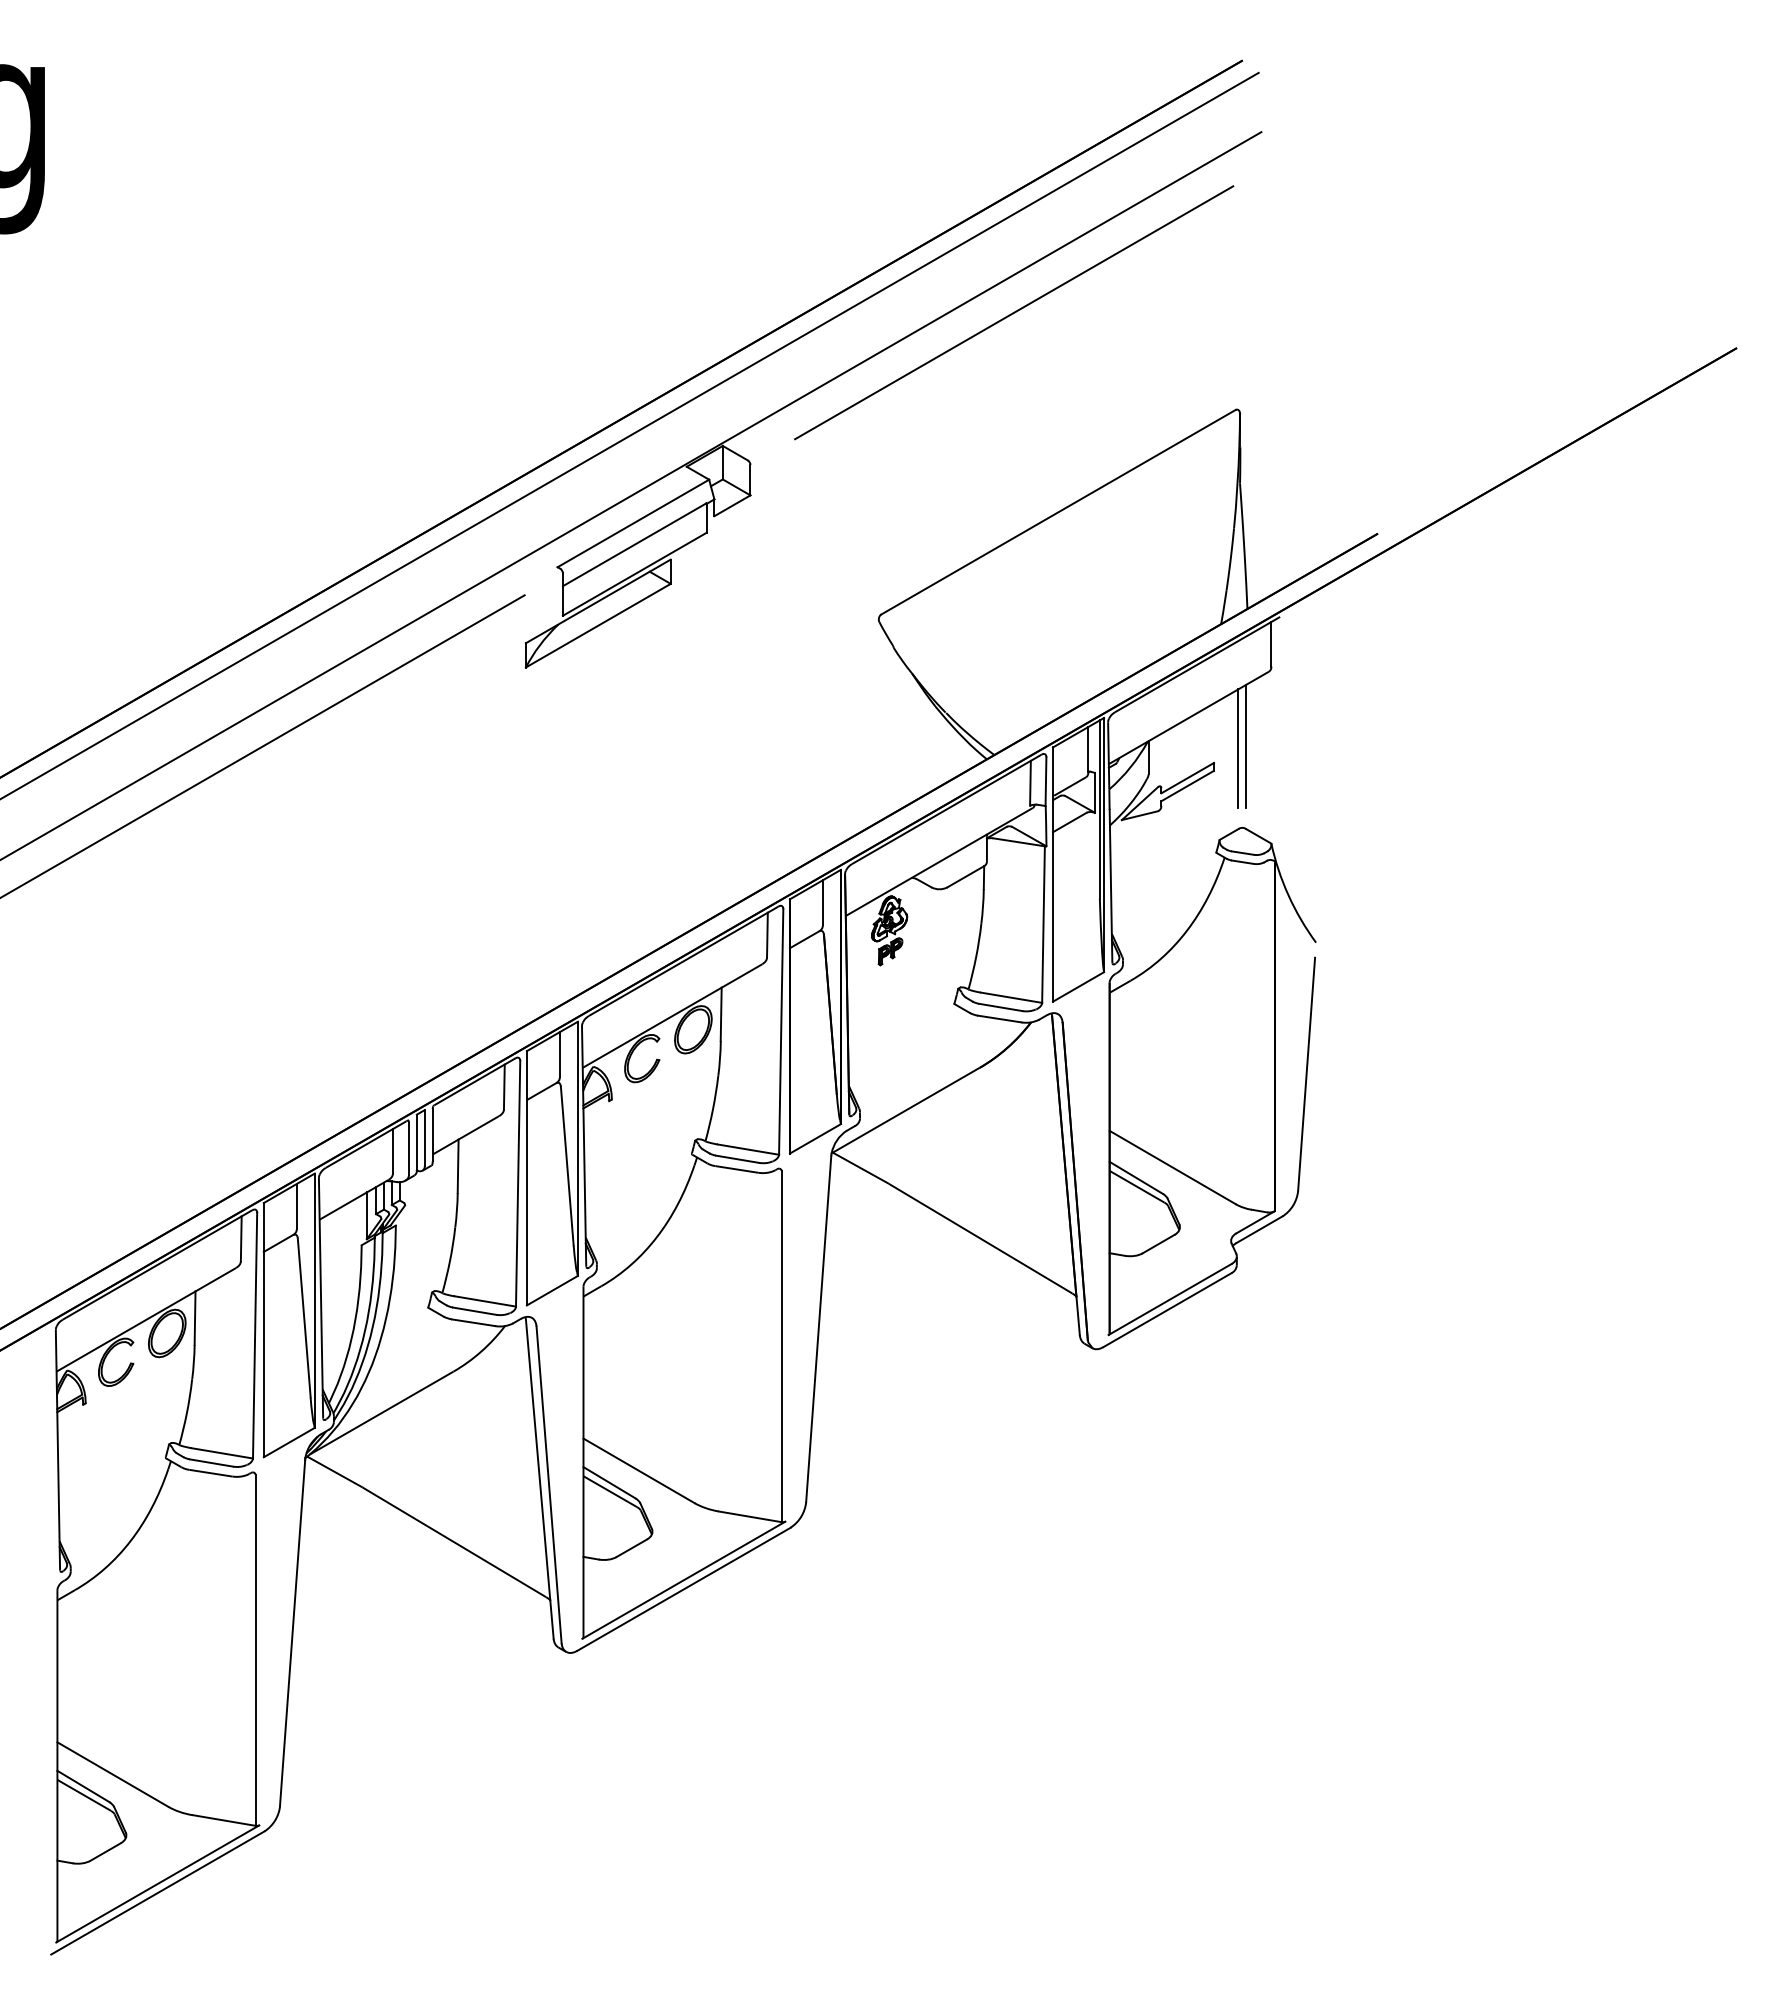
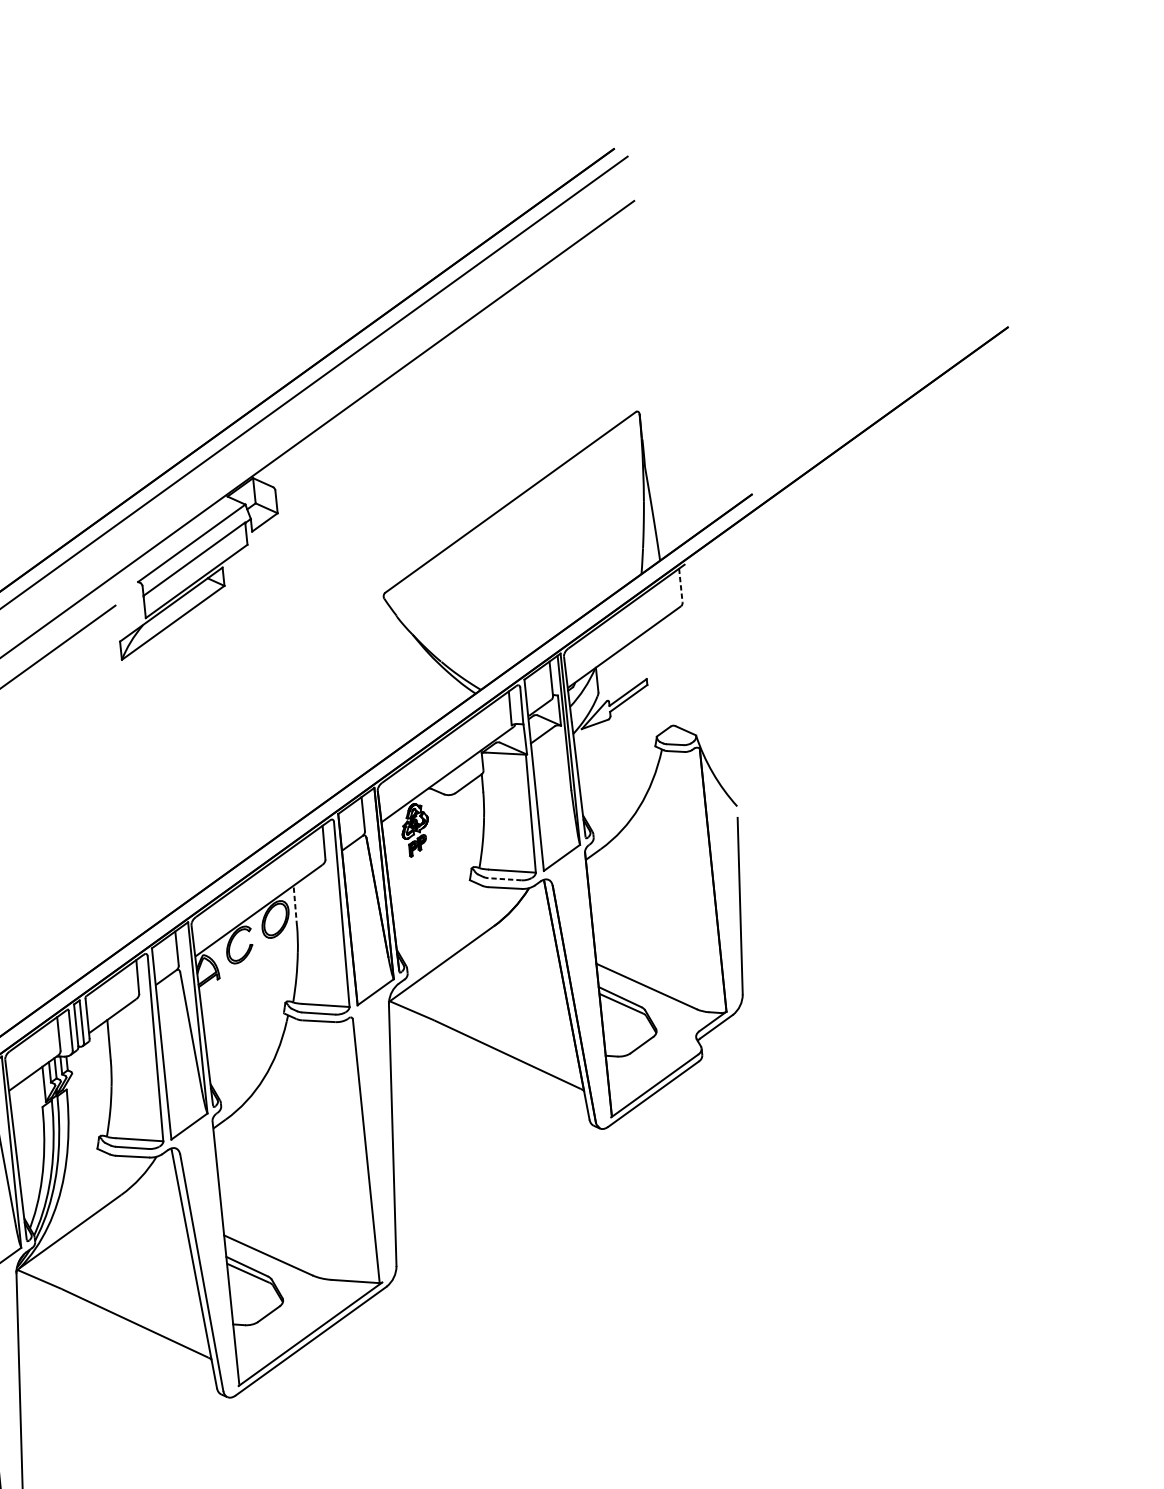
line: (1014, 312) -> (462, 355), removed
line: (1271, 644) -> (680, 585), solid -> dashed
line: (1246, 746) -> (669, 664), removed
line: (1238, 748) -> (664, 666), removed
line: (1000, 1007) -> (504, 879), solid -> dashed
line: (721, 1014) -> (295, 905), solid -> dashed

